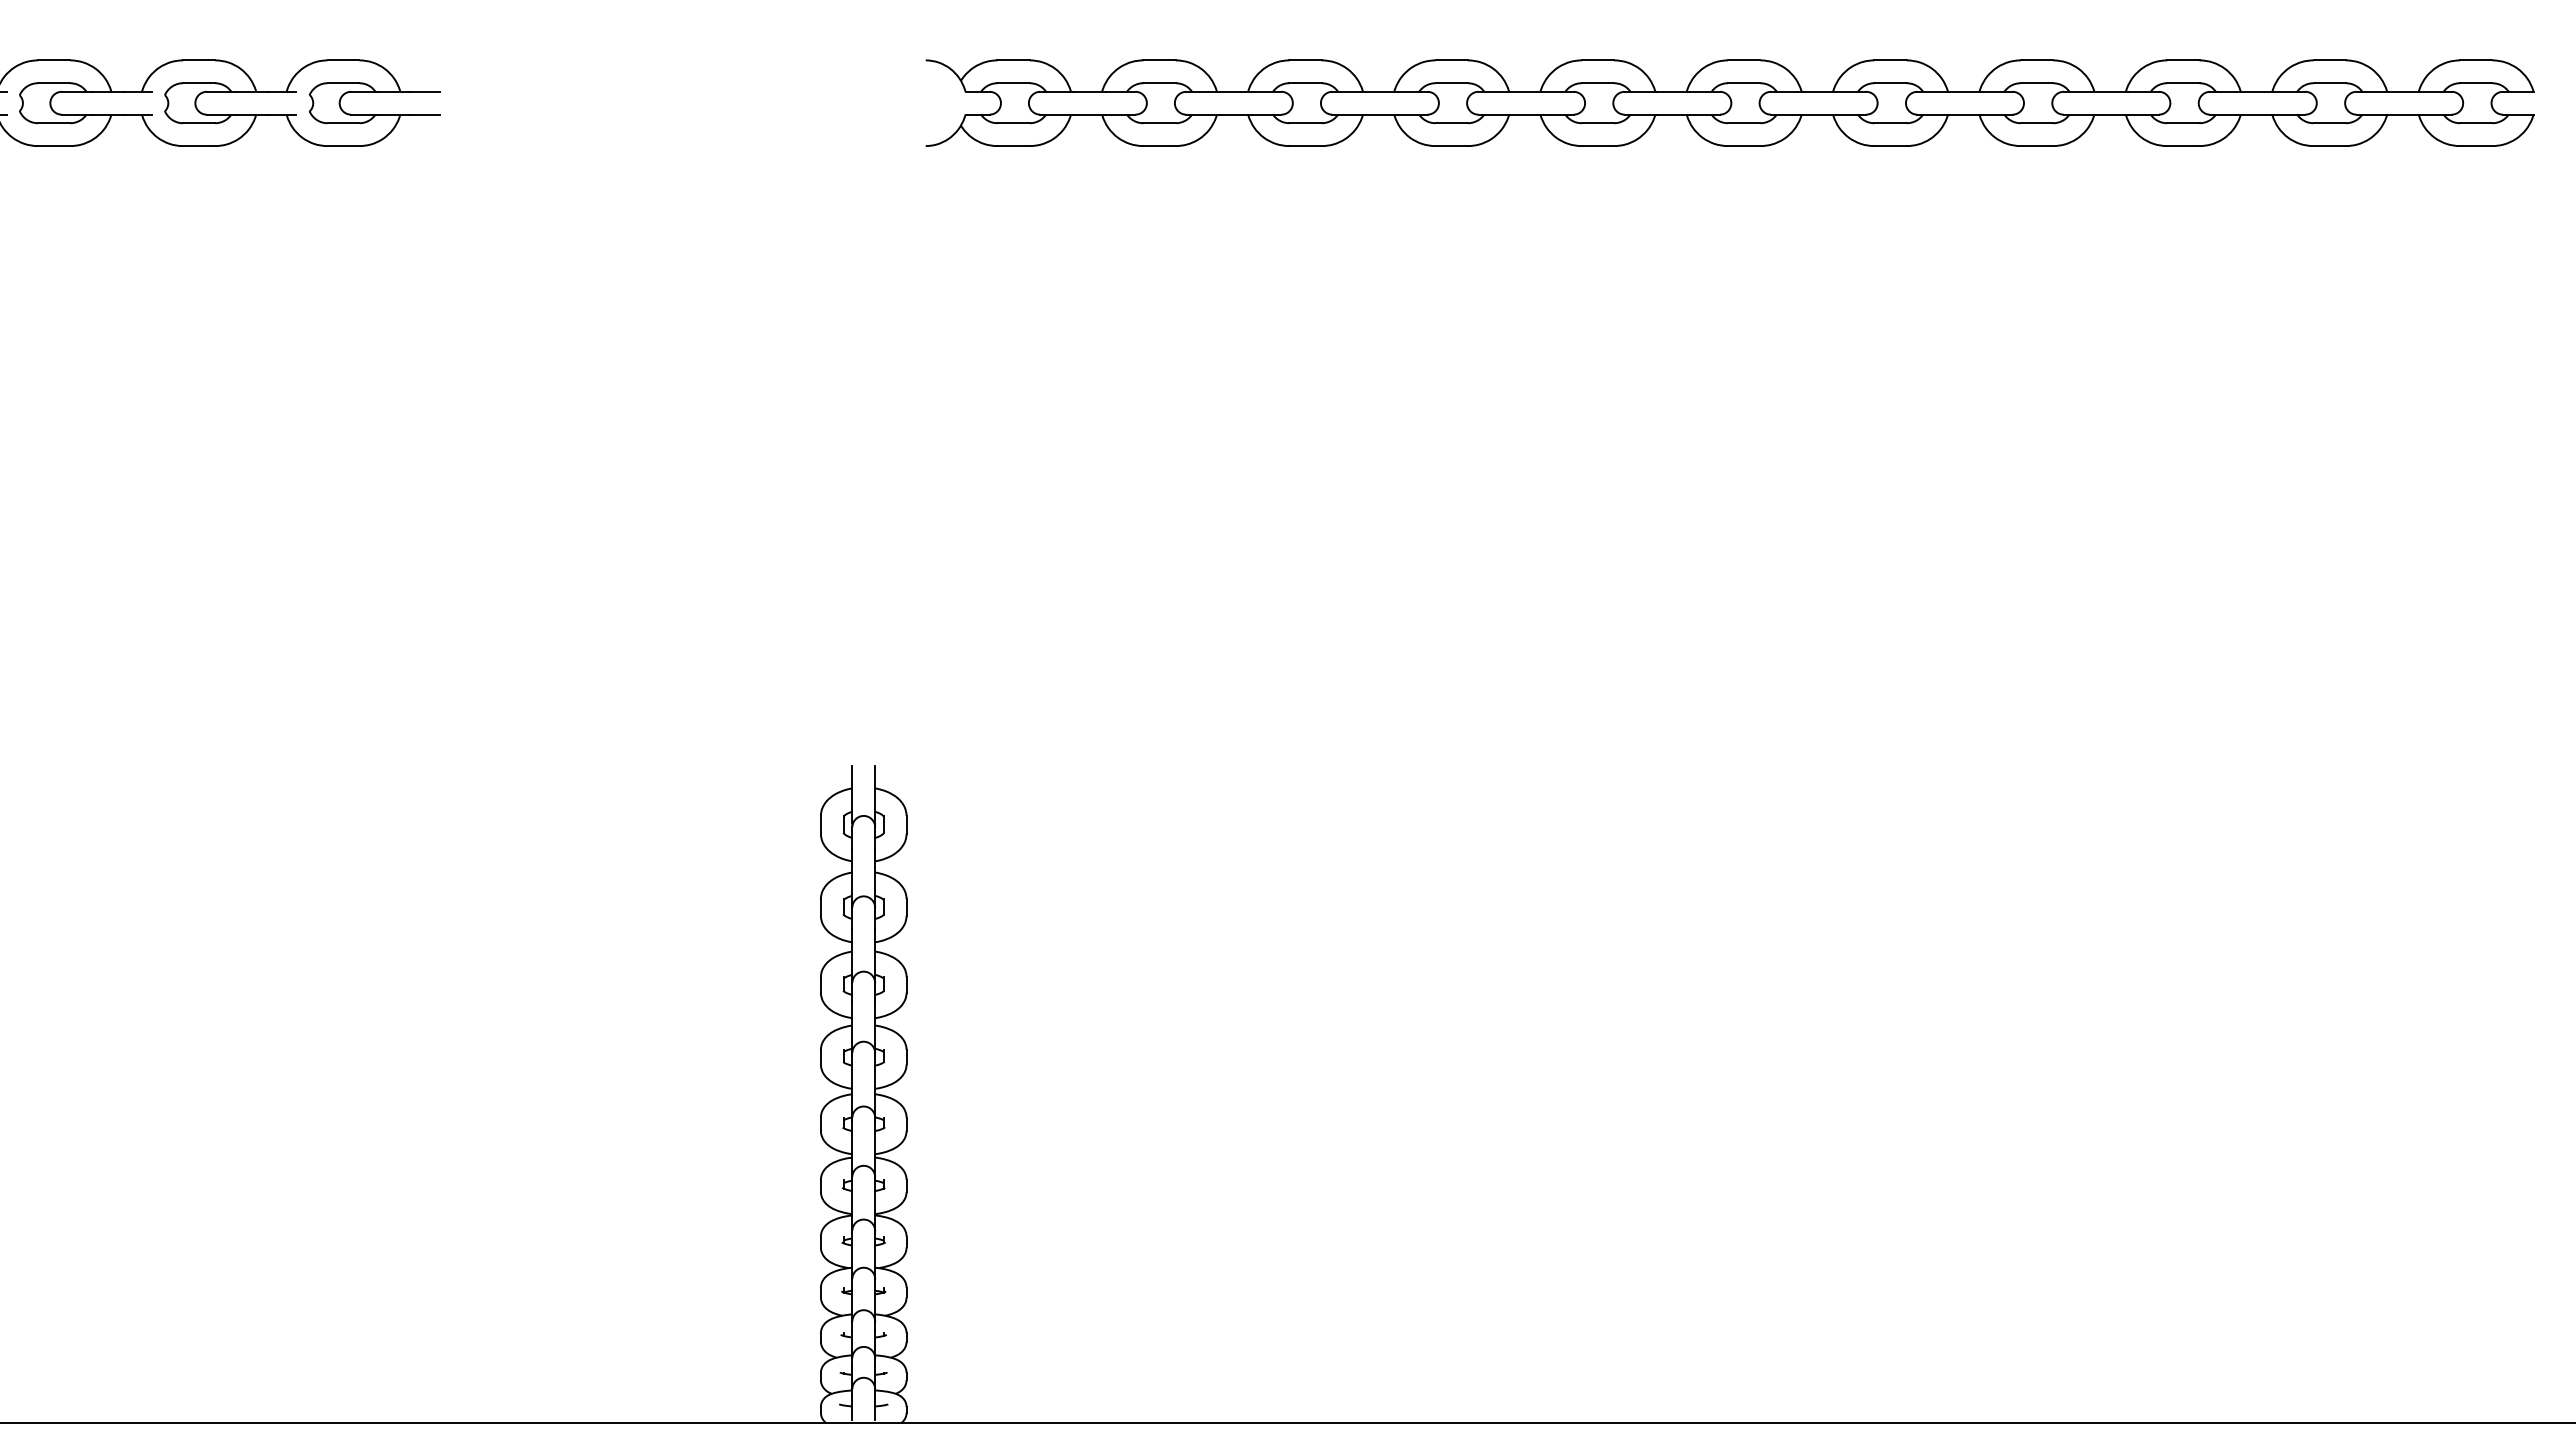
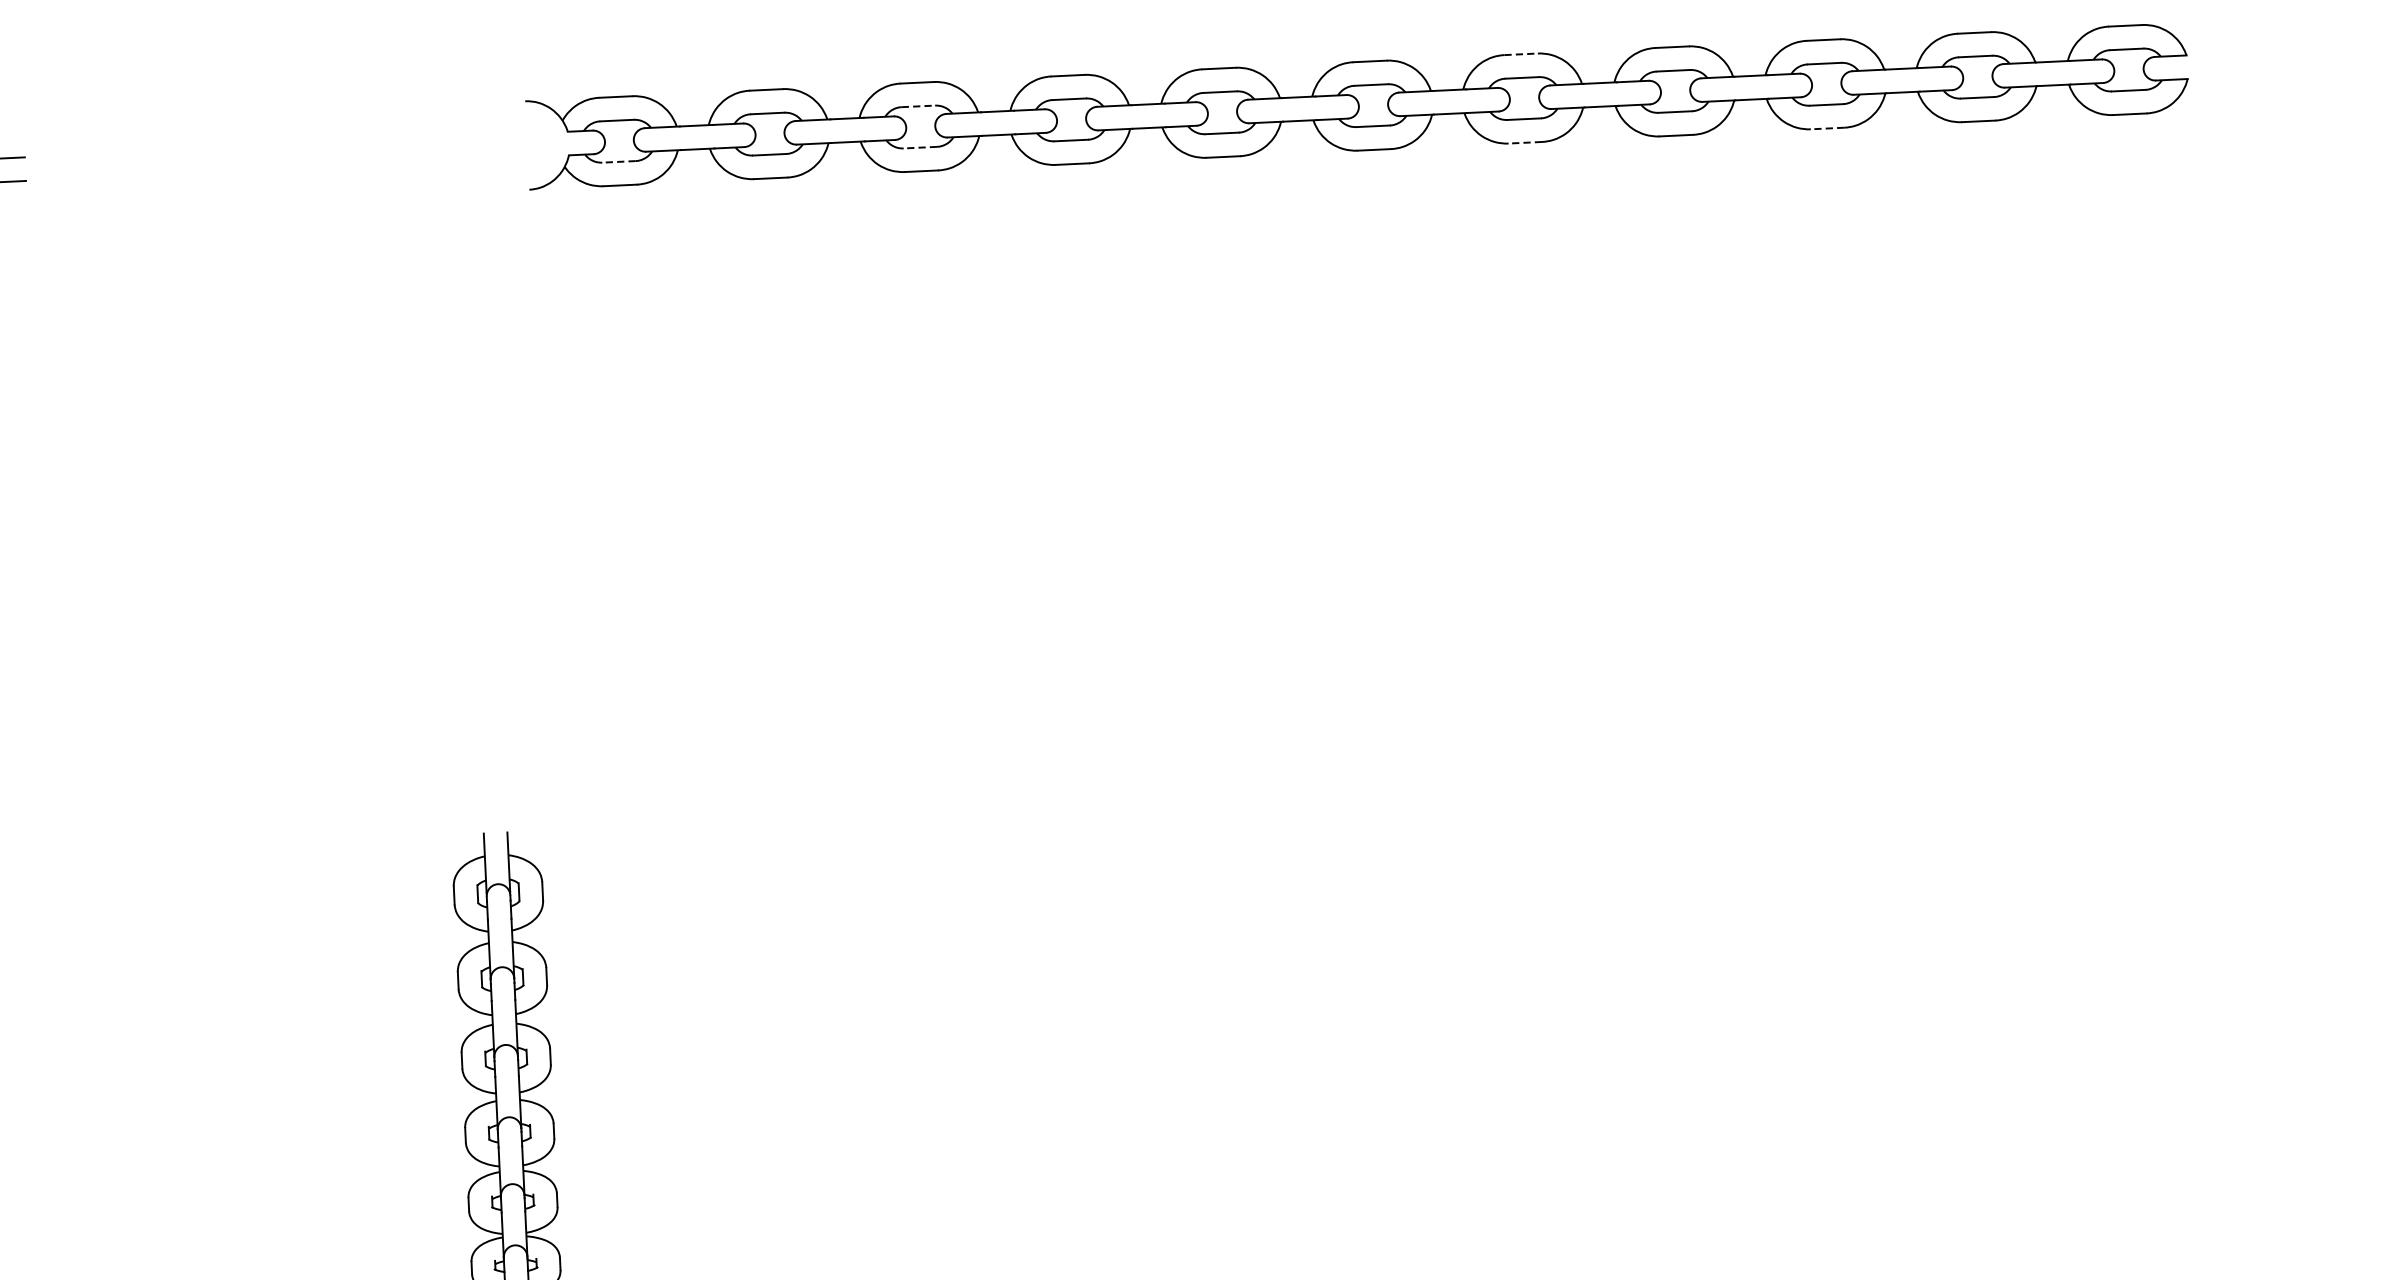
line: (1891, 60) -> (1522, 54), solid -> dashed
line: (1306, 83) -> (919, 106), solid -> dashed
line: (1013, 123) -> (618, 162), solid -> dashed
line: (1305, 123) -> (920, 147), solid -> dashed
line: (1890, 146) -> (1525, 143), solid -> dashed
line: (2182, 146) -> (1826, 128), solid -> dashed

